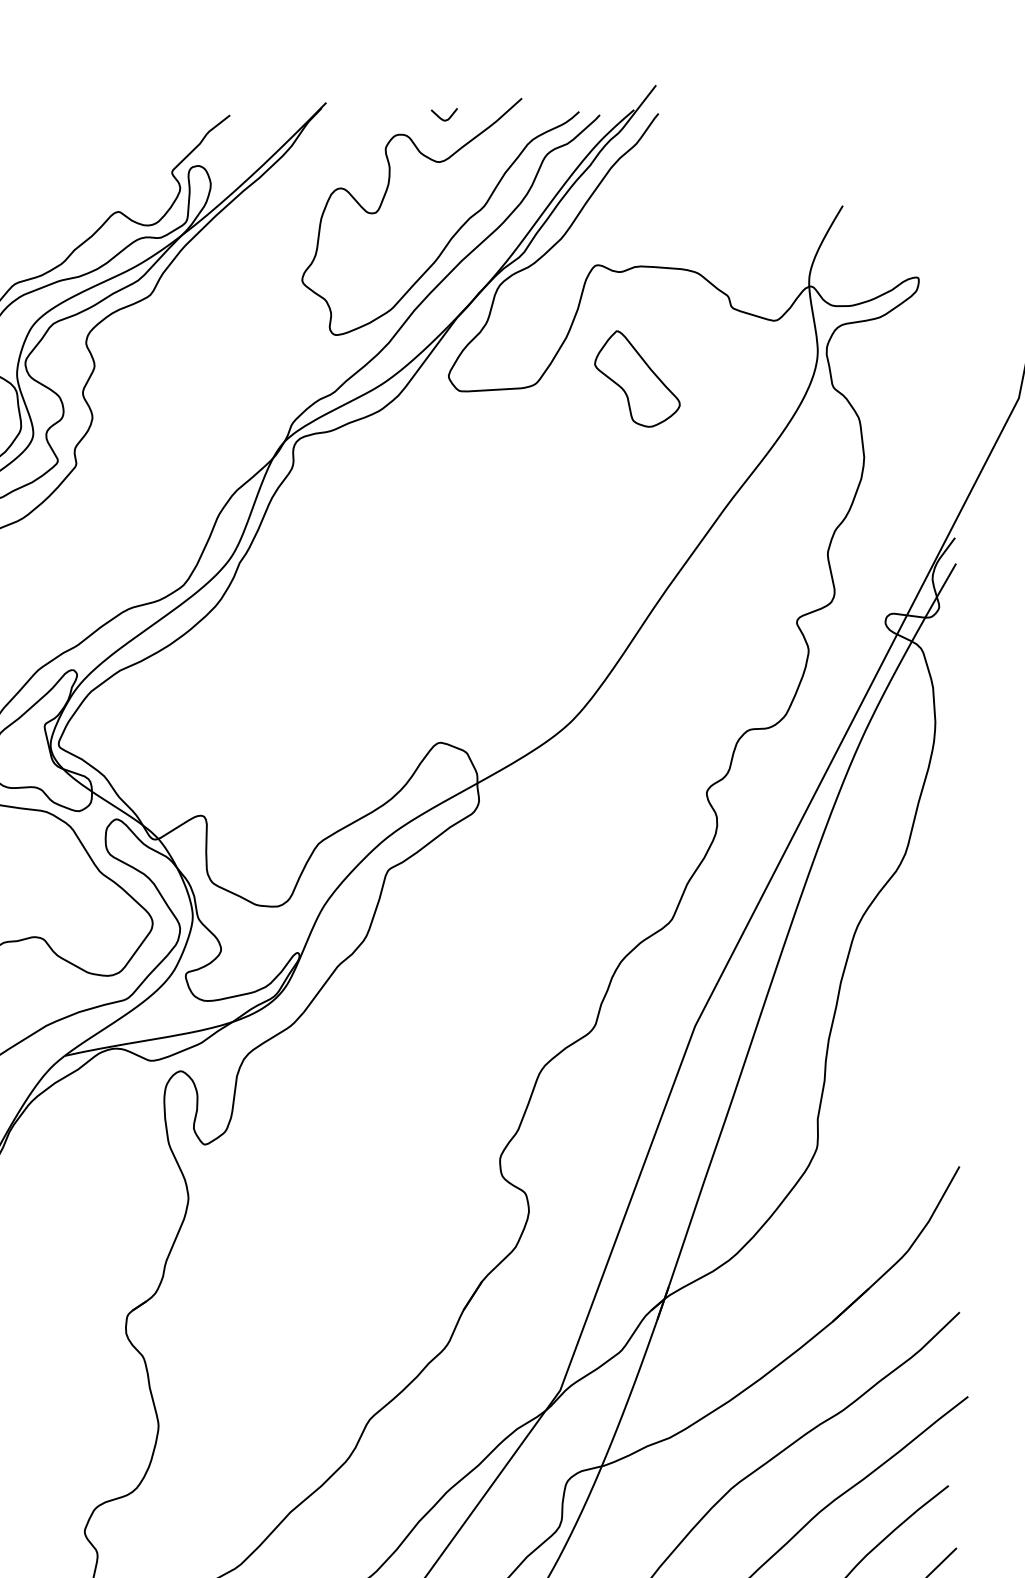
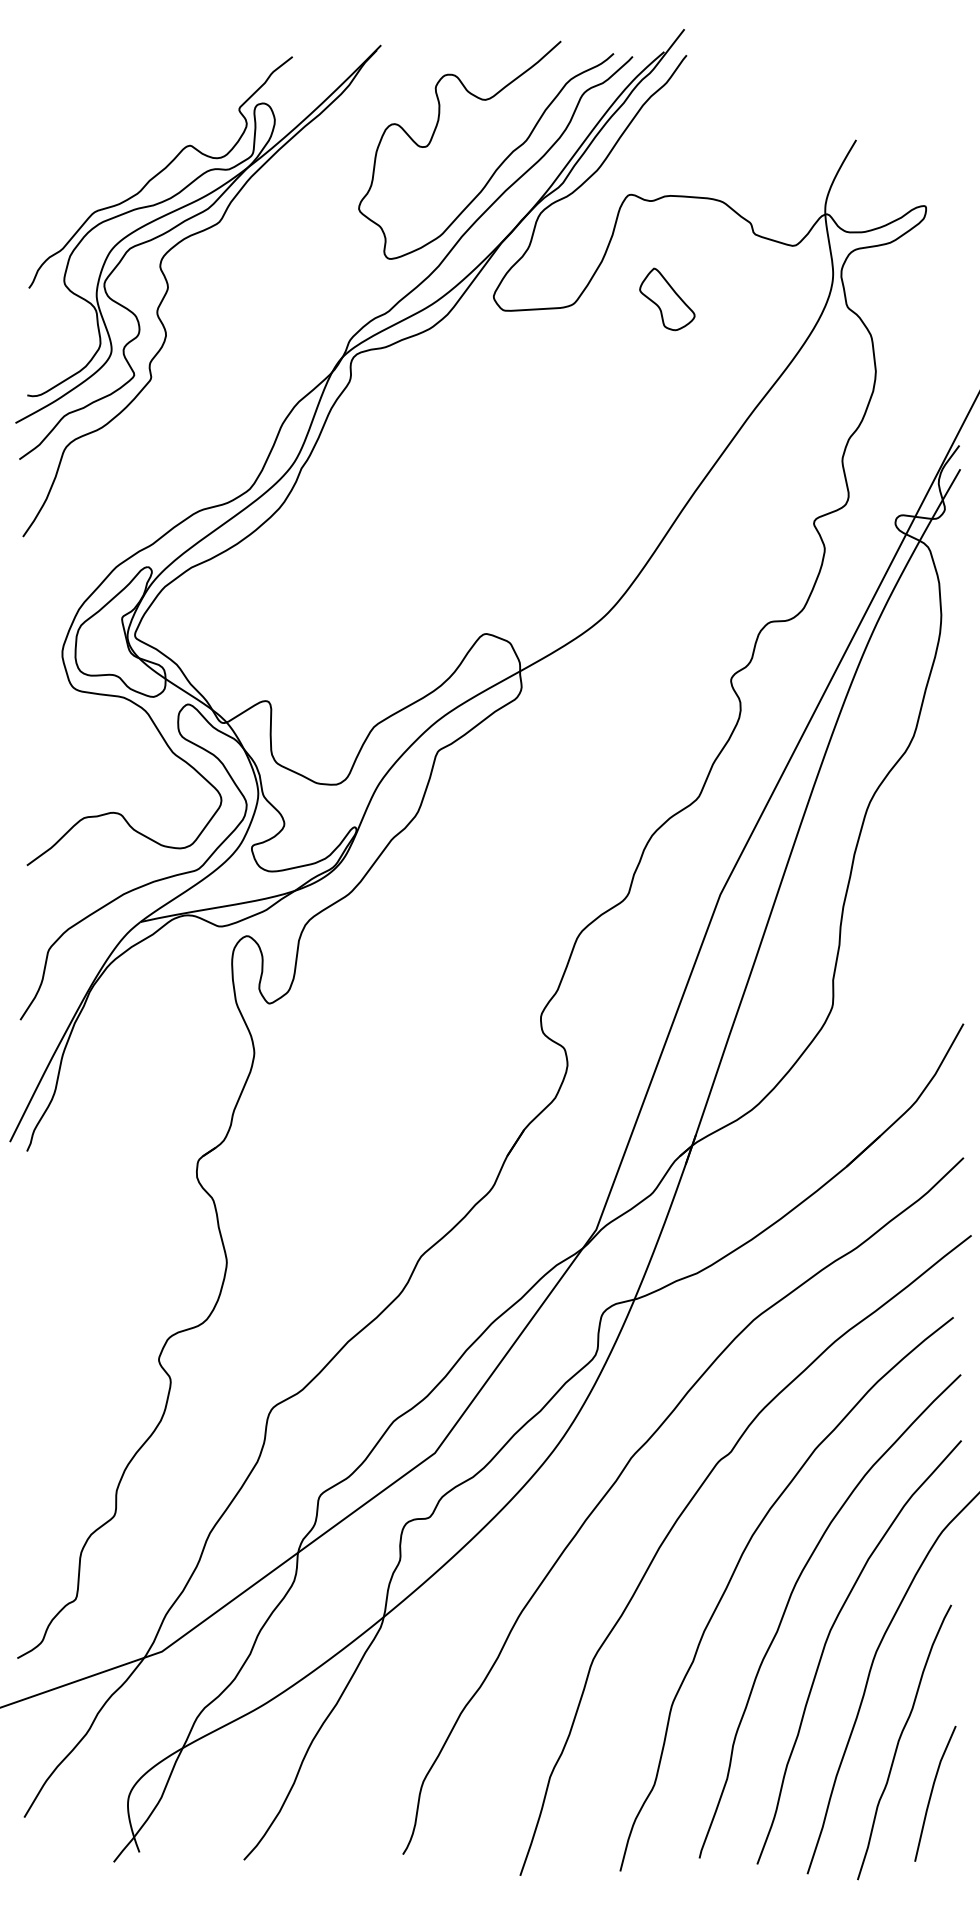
curve: (440, 117) -> (486, 58), removed
part: (637, 379) -> (667, 299), size x0.7

